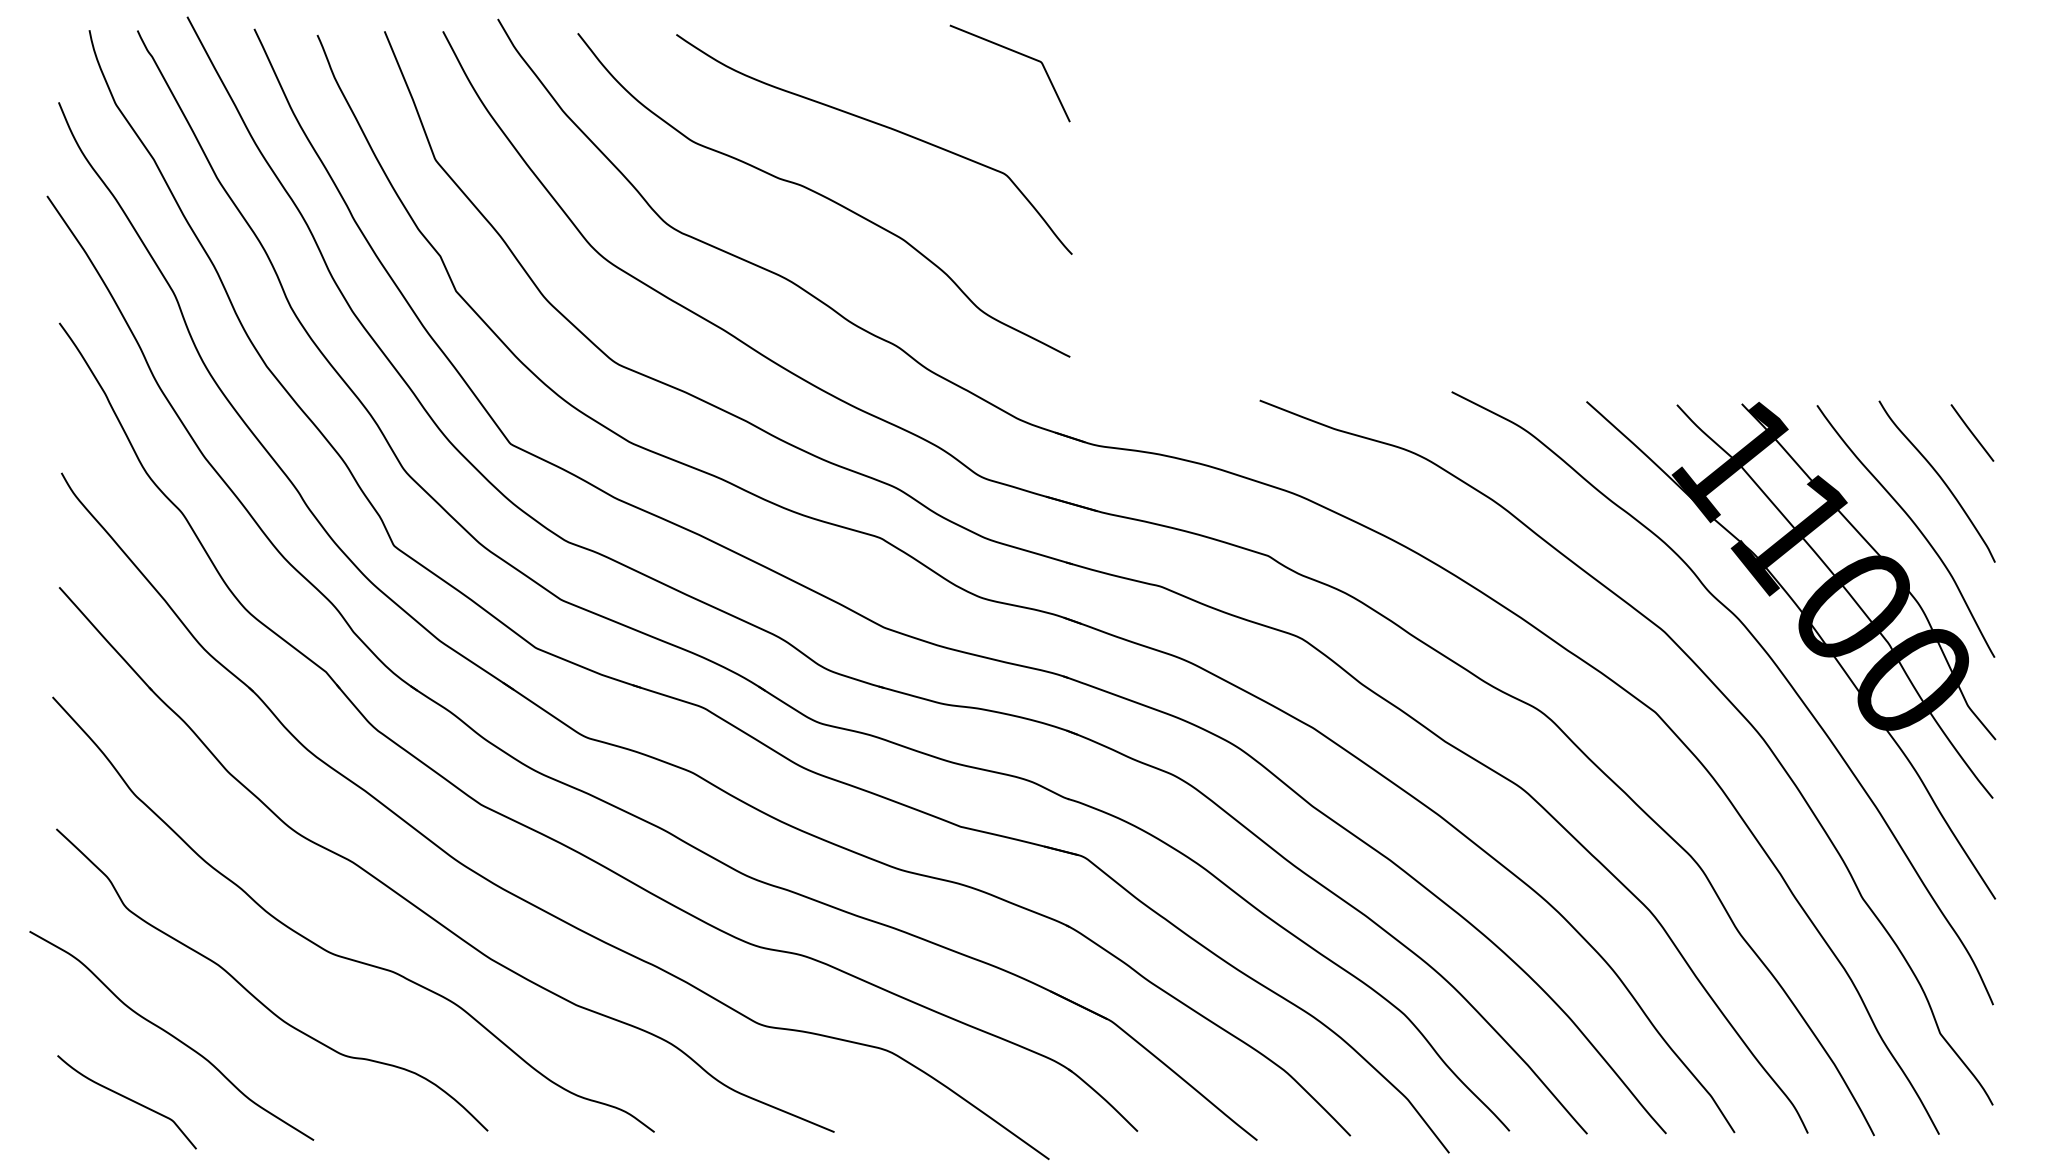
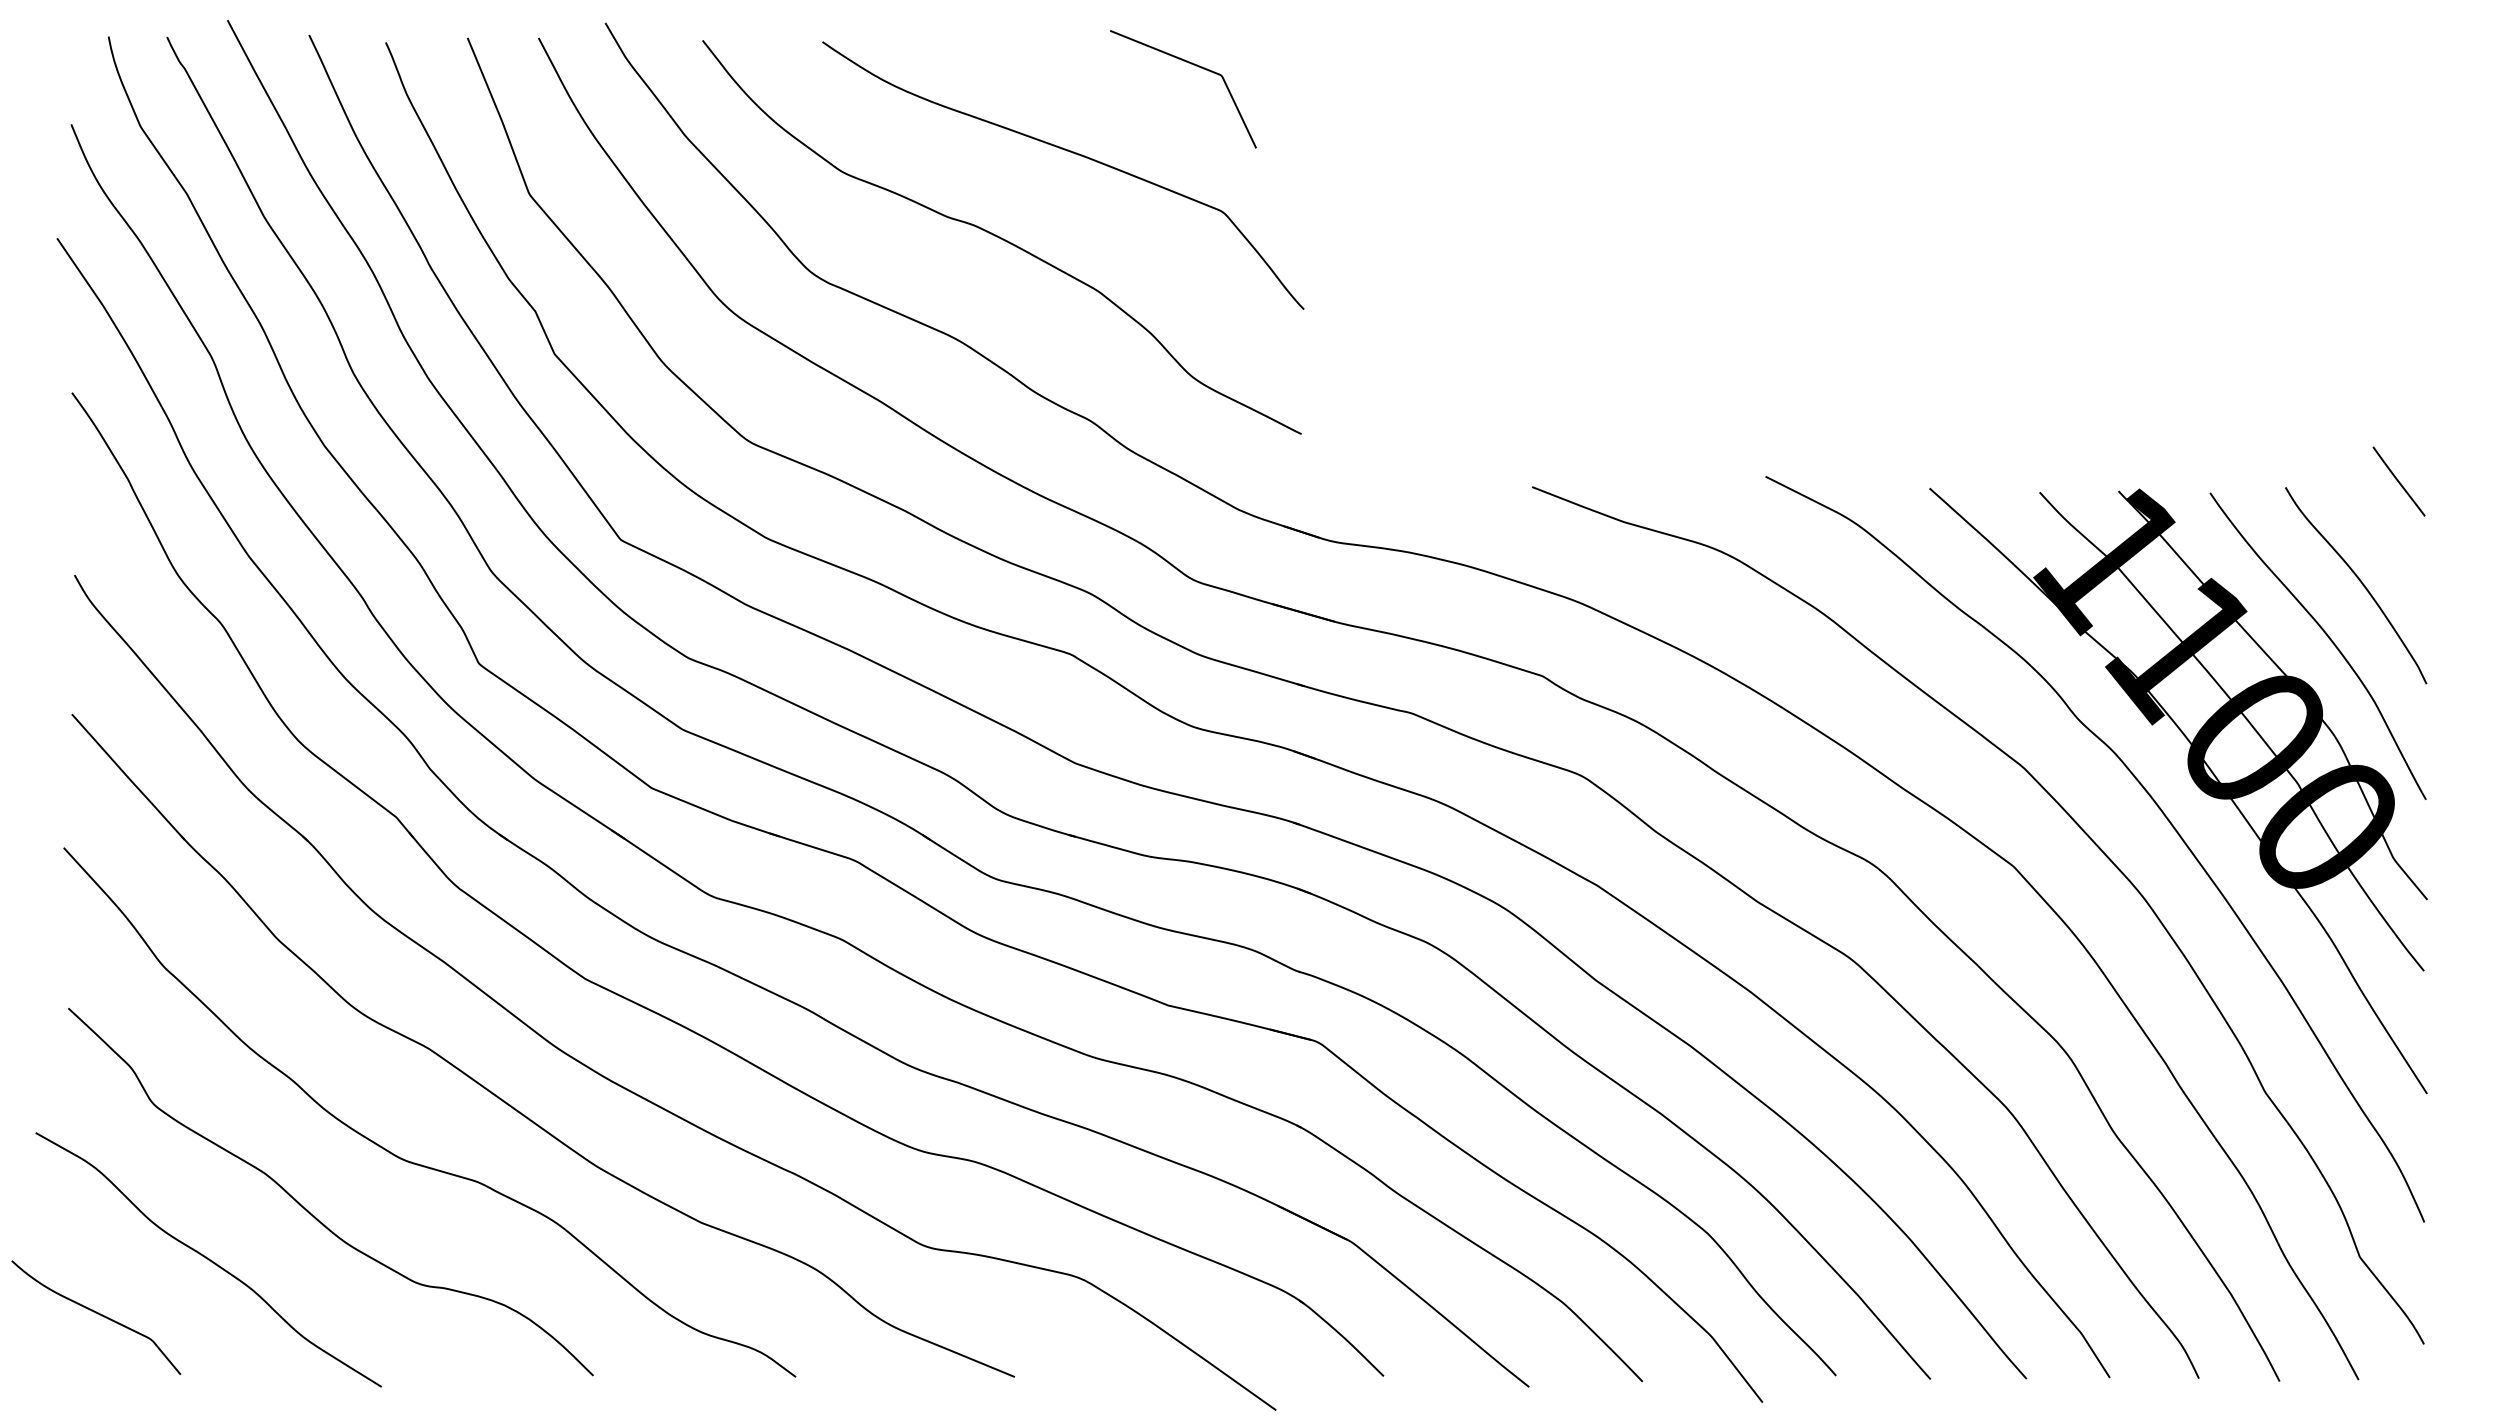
curve: (1018, 53) -> (1193, 65), moved
line: (1972, 432) -> (2398, 481), moved
curve: (128, 1099) -> (97, 1314), moved

